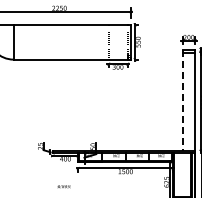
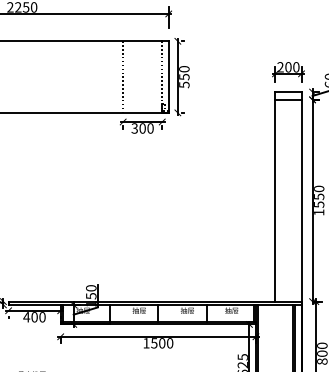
line: (182, 100) -> (275, 196), dashed -> solid

